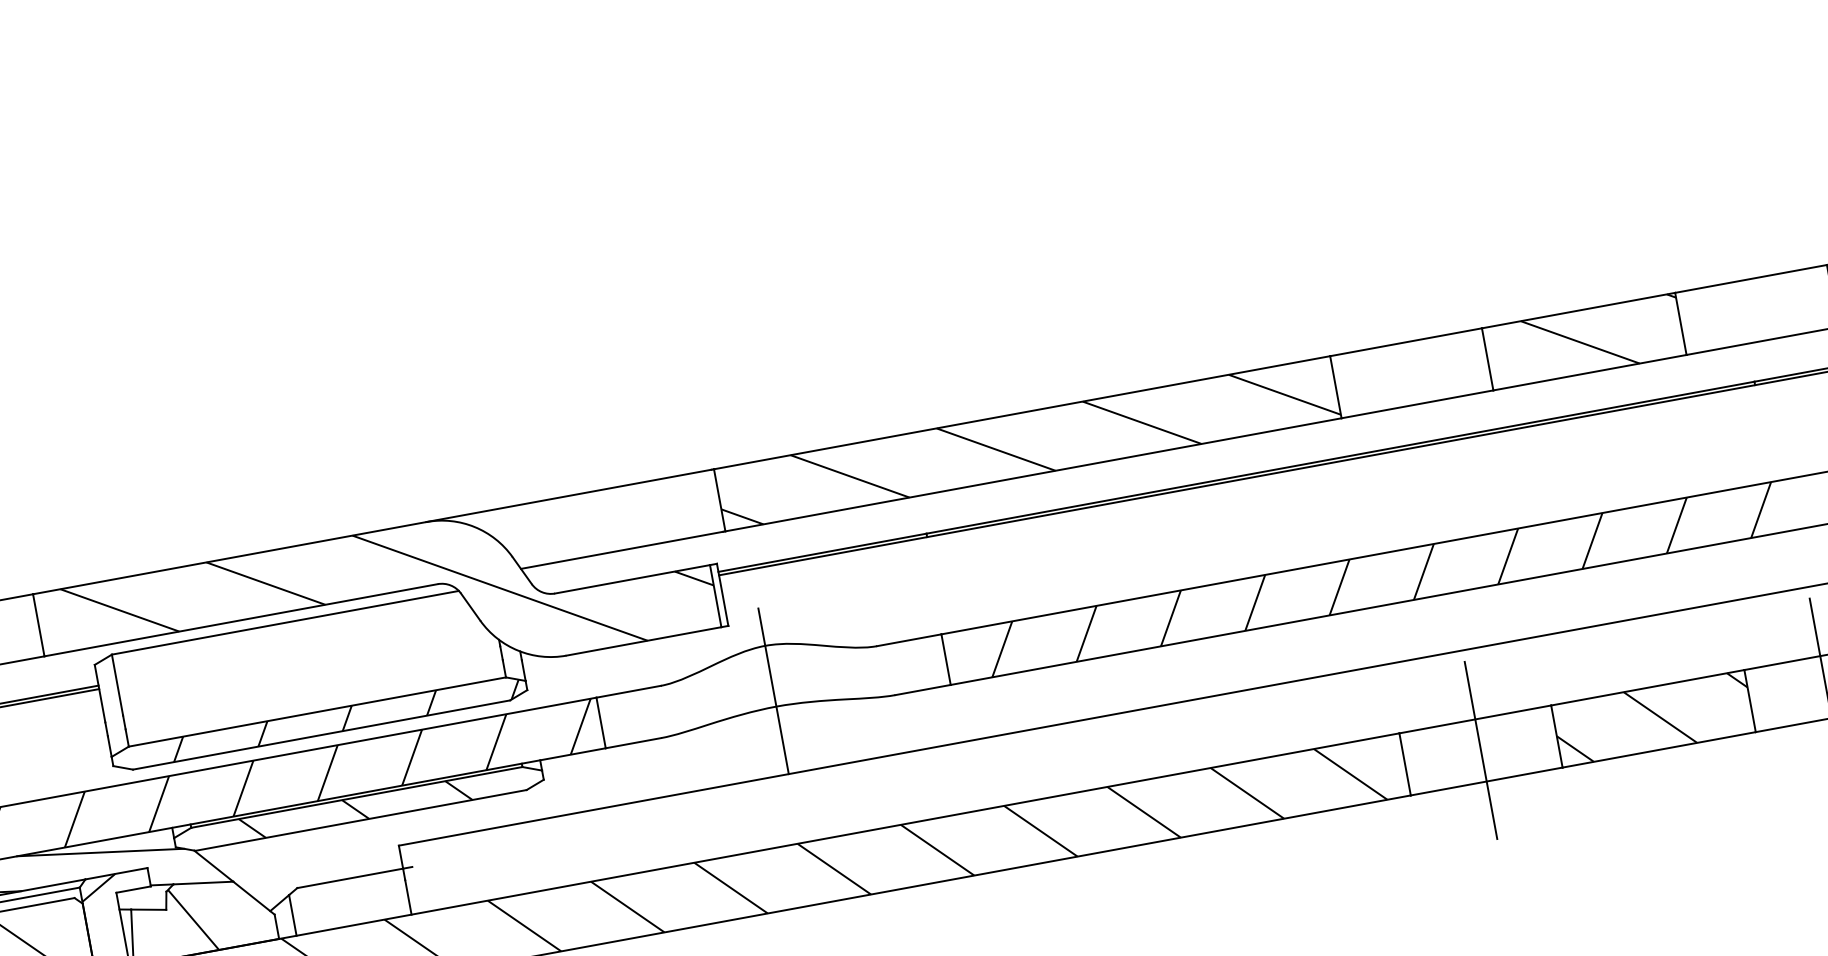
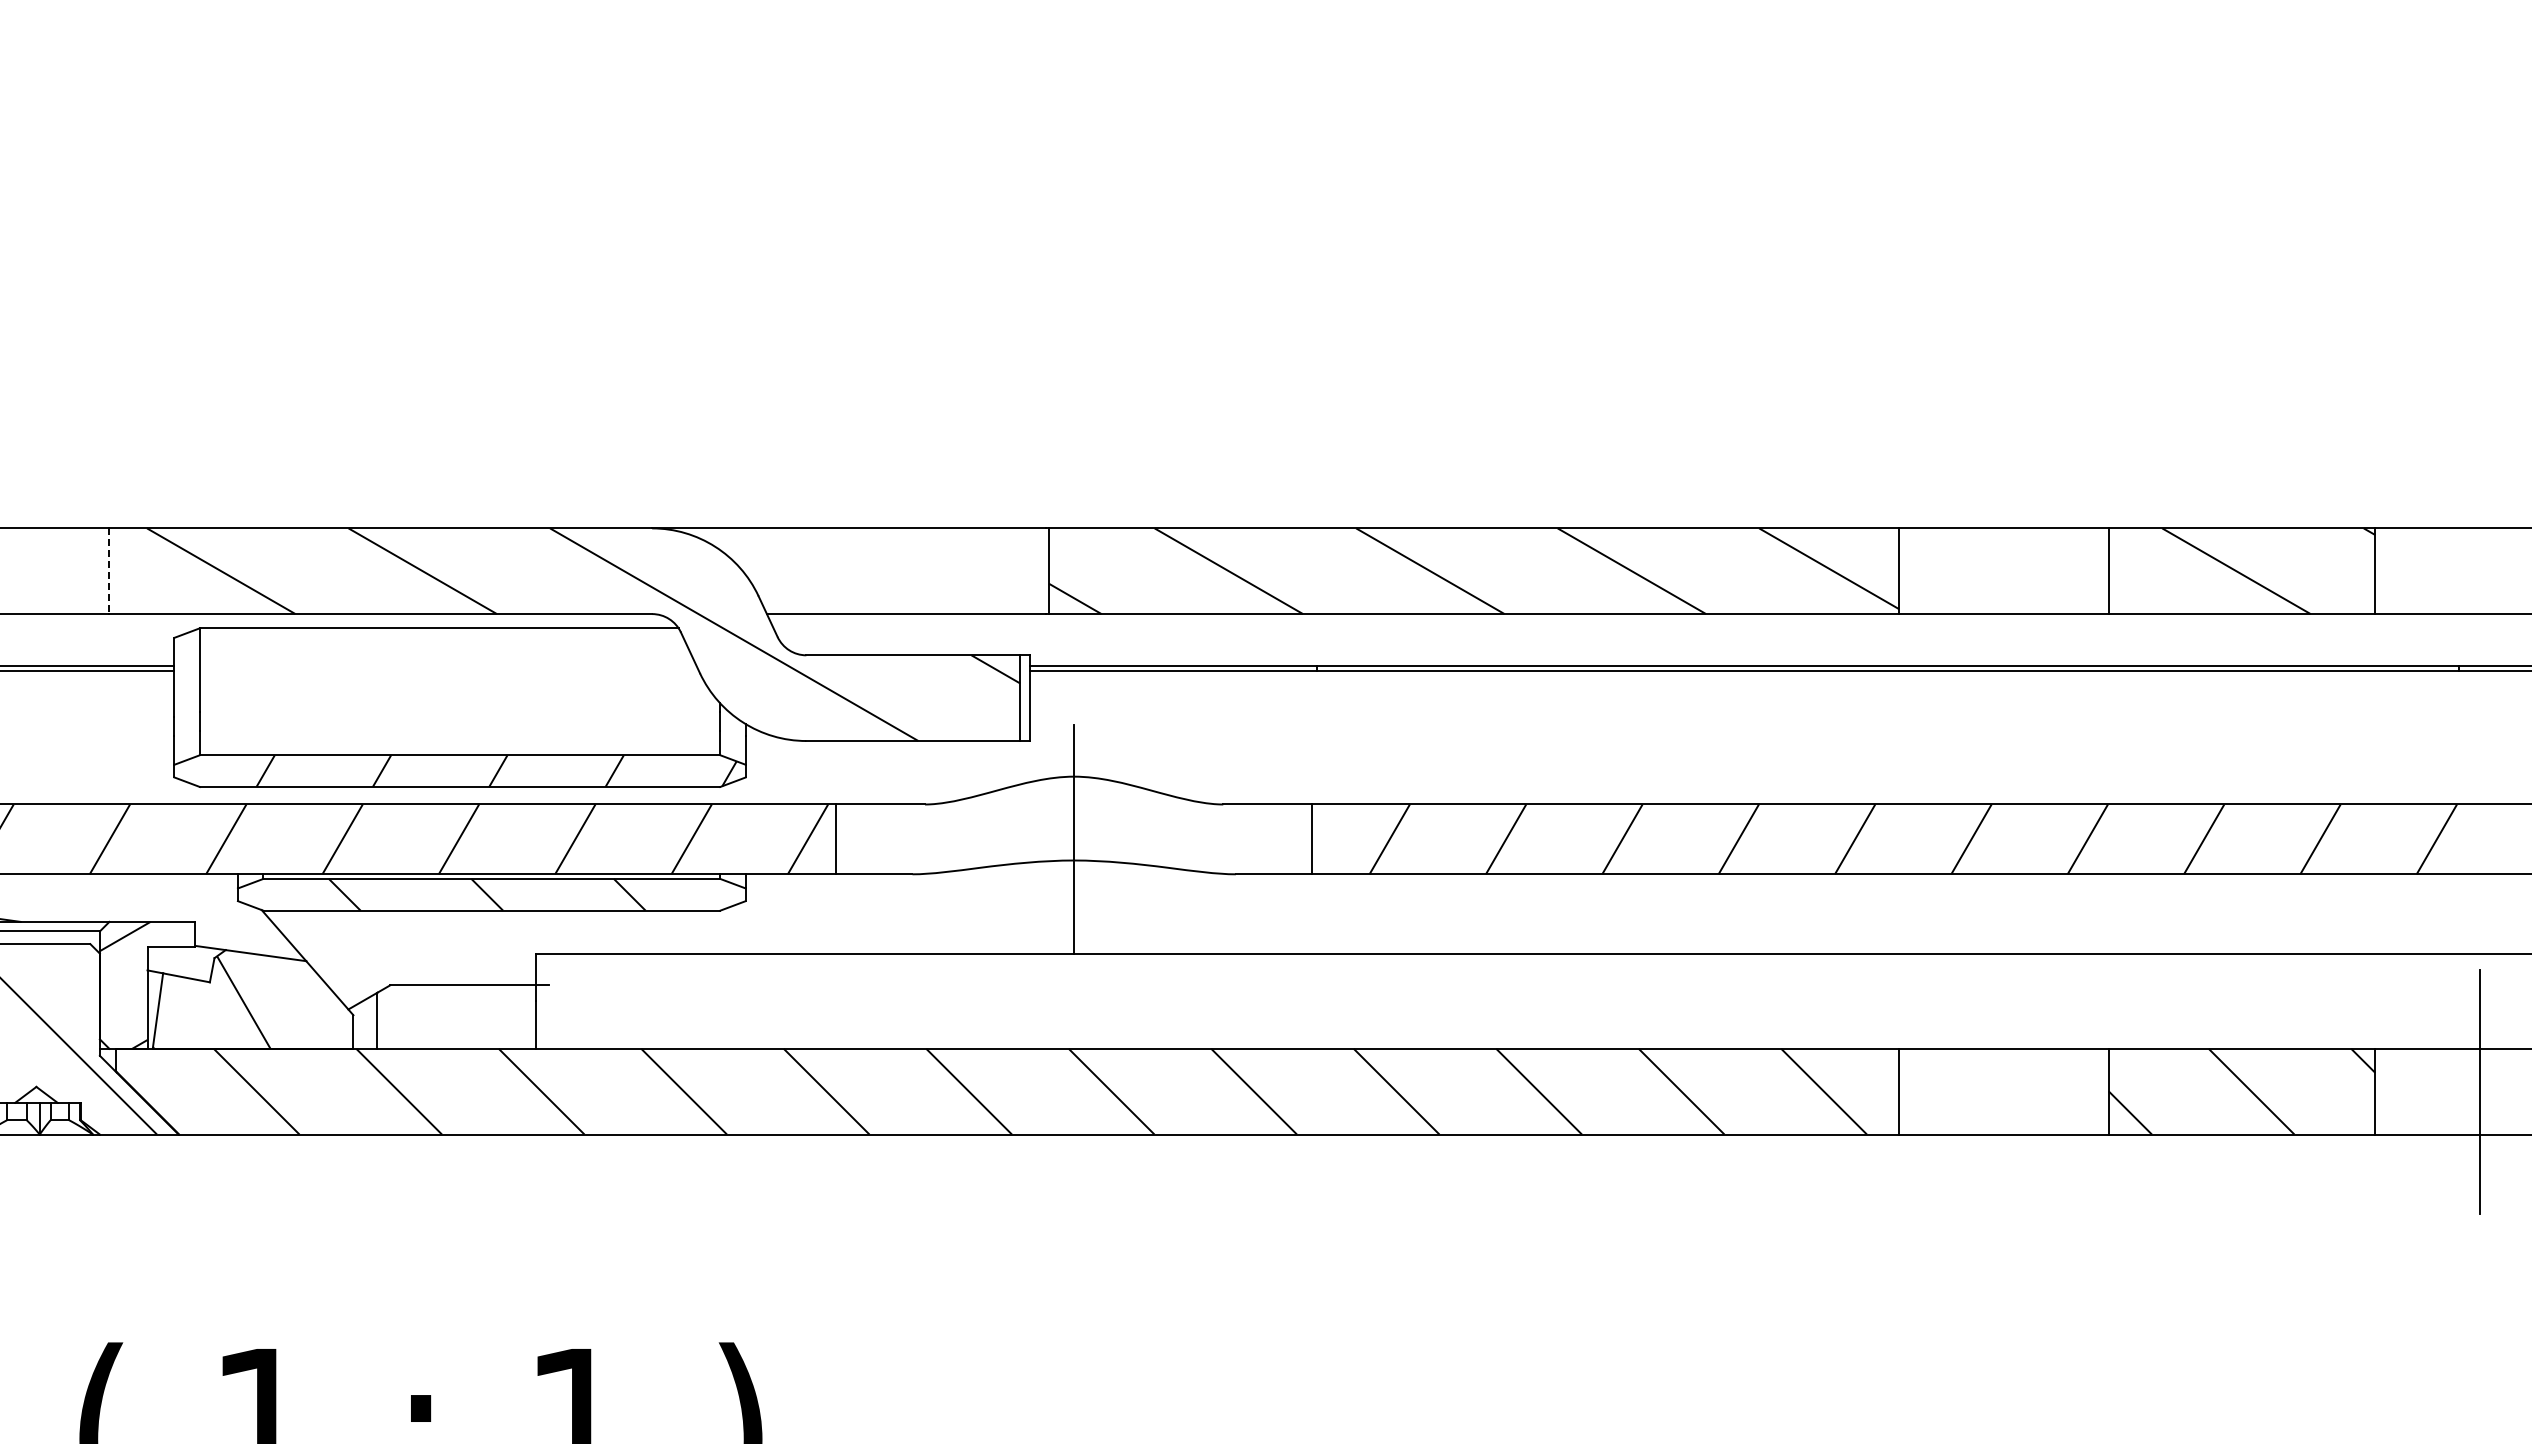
line: (38, 625) -> (109, 571), solid -> dashed
line: (1481, 750) -> (2004, 1091), removed
line: (100, 852) -> (136, 889), removed

